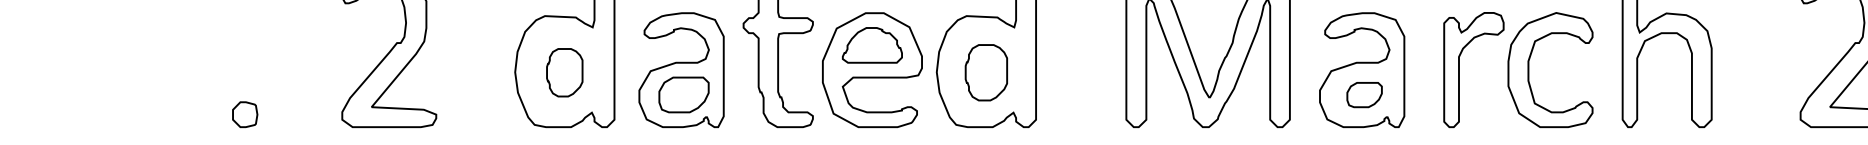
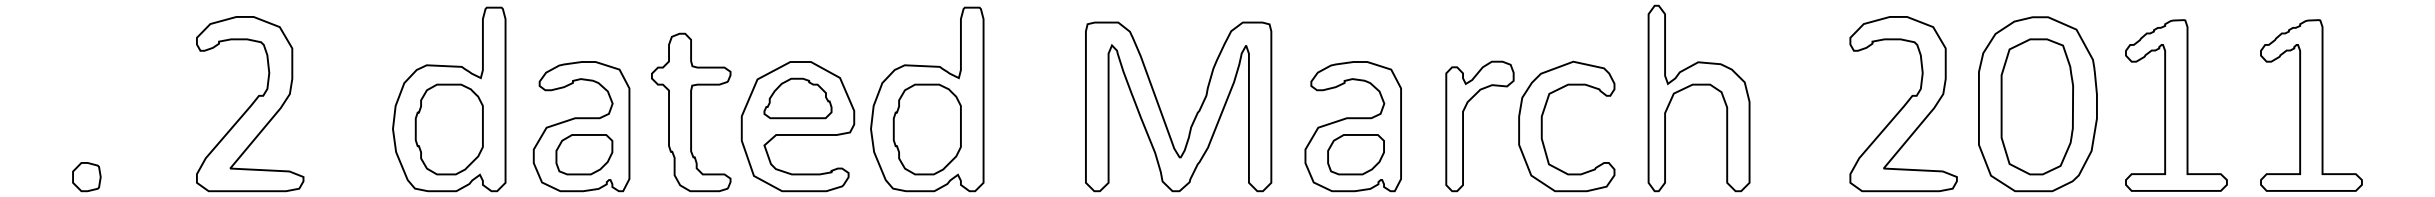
part: (564, 72) -> (448, 129), size x1.67
part: (985, 72) -> (926, 129), size x1.43
part: (1364, 94) -> (1355, 154), size x1.43

